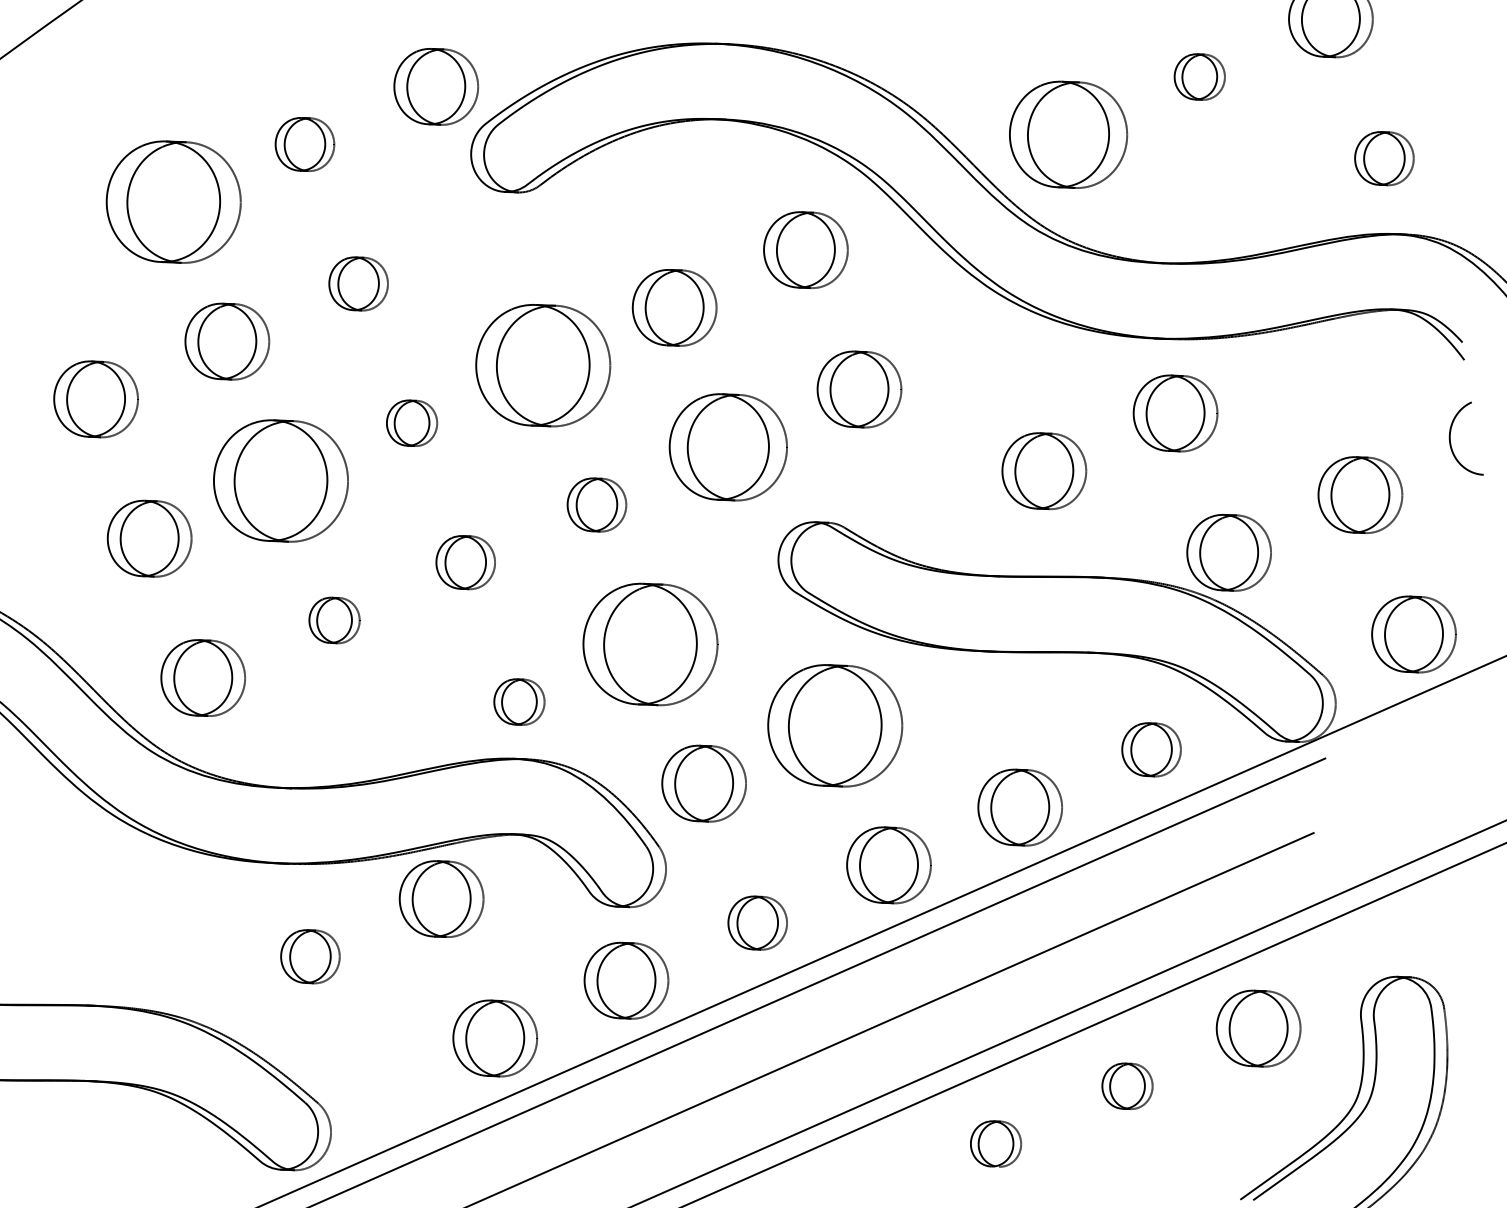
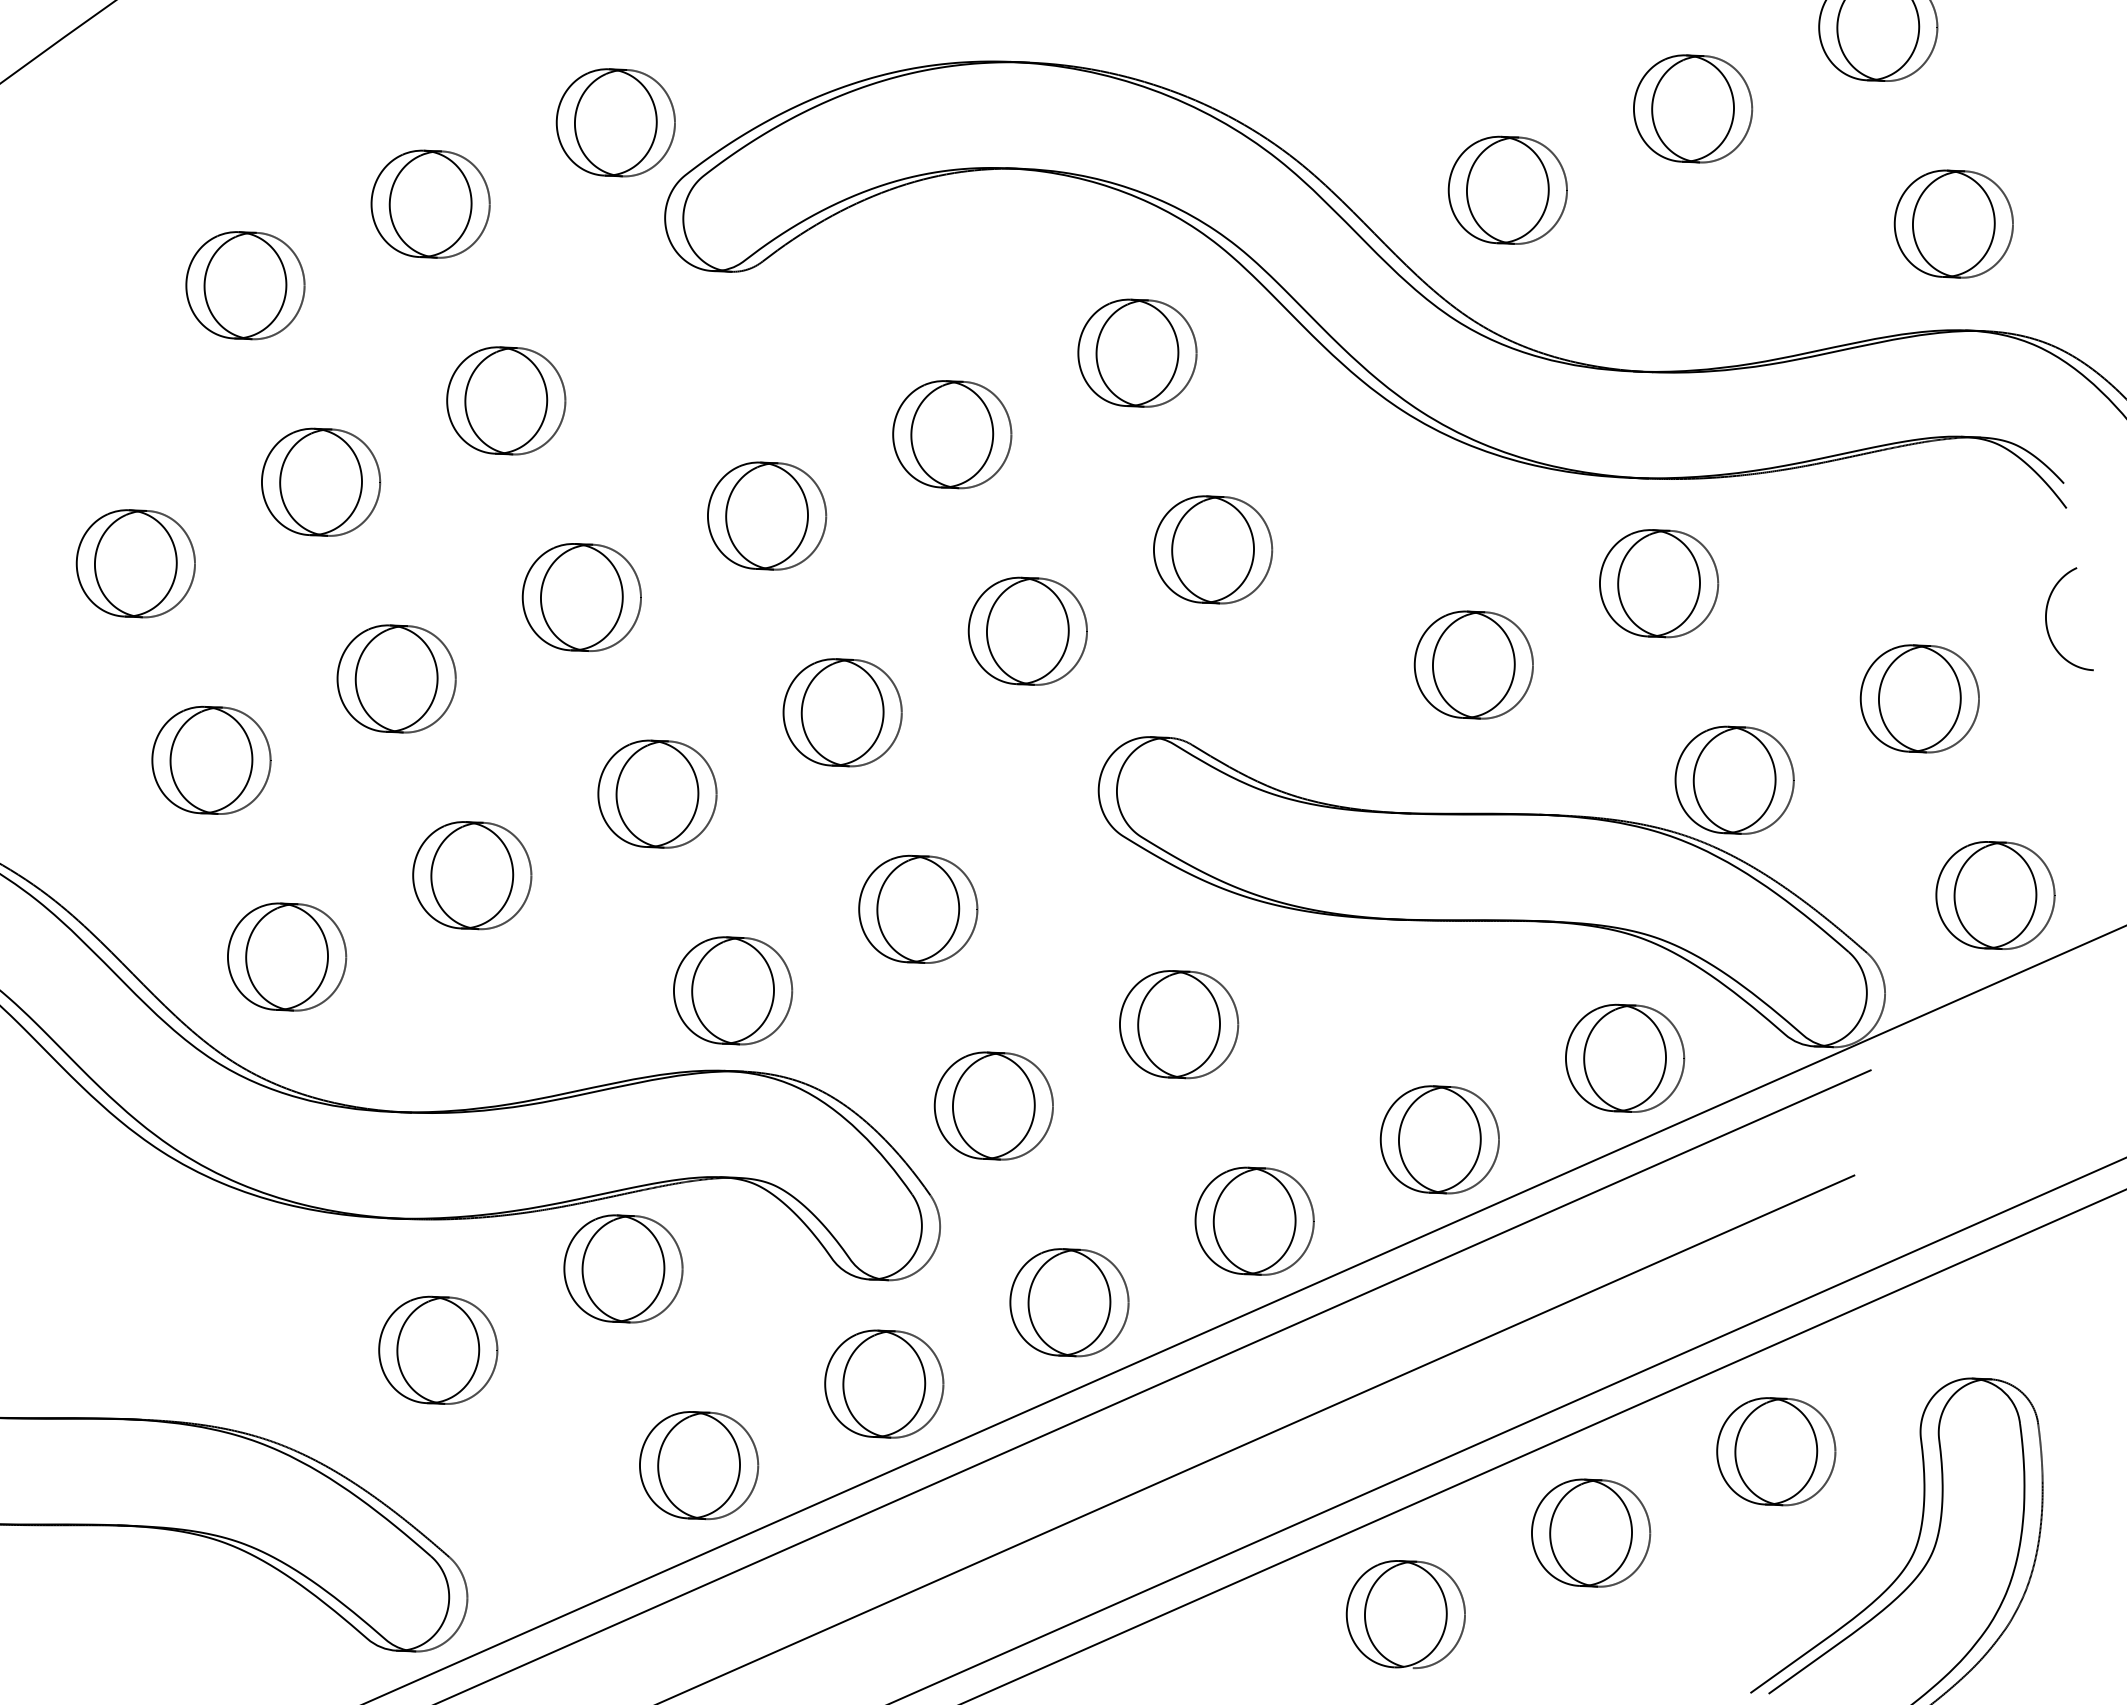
part: (1199, 76) -> (1693, 108), size x1.67
part: (1068, 134) -> (1507, 189), size x0.71
part: (304, 144) -> (430, 203), size x1.43
part: (1384, 158) -> (1953, 223), size x1.43
part: (173, 202) -> (245, 285), size x0.62
part: (358, 283) -> (506, 400), size x1.43
part: (543, 365) -> (767, 515), size x0.62
part: (411, 423) -> (581, 597), size x1.67
part: (727, 446) -> (1027, 630), size x0.71
part: (280, 480) -> (396, 678), size x0.62
part: (596, 504) -> (842, 712), size x1.43
part: (465, 562) -> (657, 793), size x1.43
part: (334, 620) -> (472, 875), size x1.67
part: (650, 643) -> (918, 908), size x0.62
part: (519, 701) -> (733, 990), size x1.67
part: (835, 725) -> (1179, 1024), size x0.62
part: (1151, 749) -> (1625, 1057), size x1.43
part: (757, 922) -> (1069, 1302), size x1.43
part: (310, 956) -> (438, 1349), size x1.43
part: (1127, 1085) -> (1591, 1532), size x1.67
part: (995, 1144) -> (1405, 1614), size x1.67

